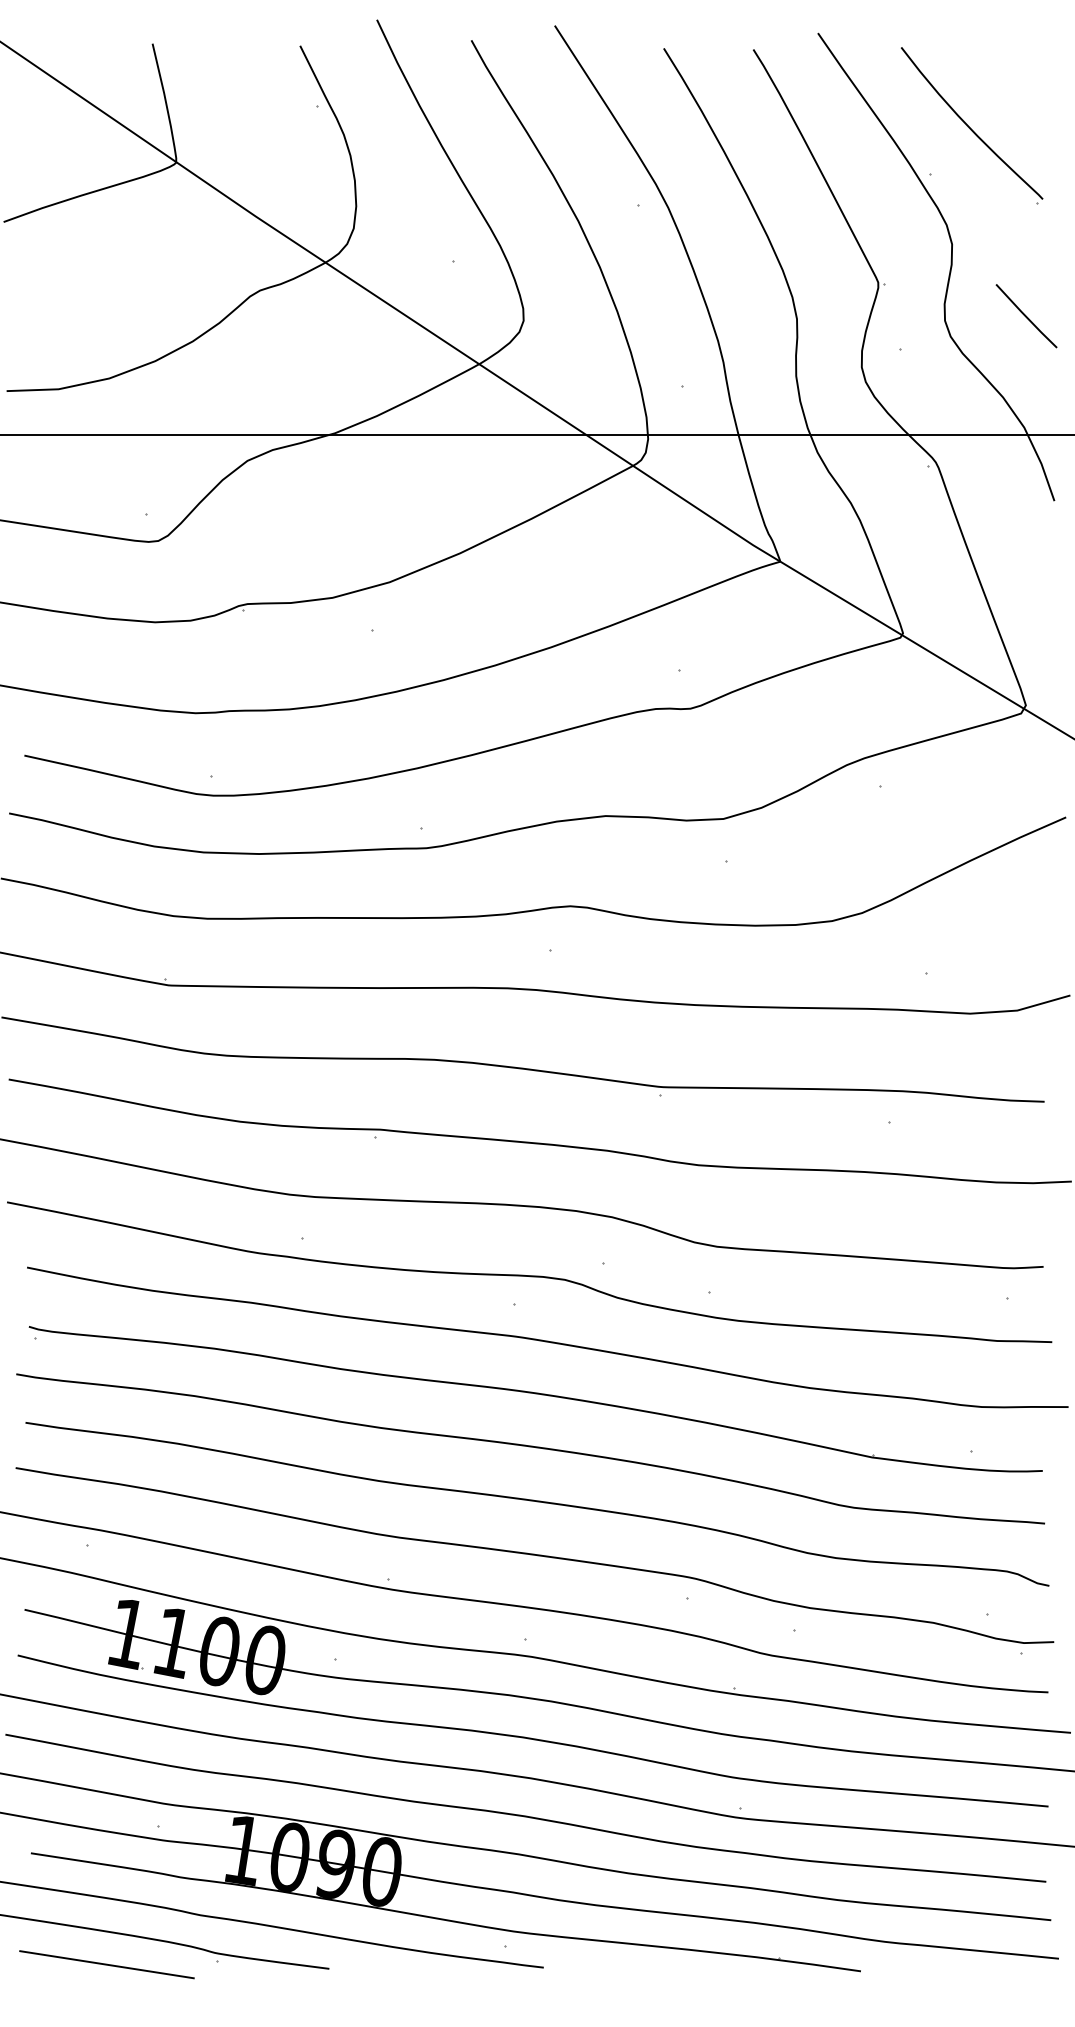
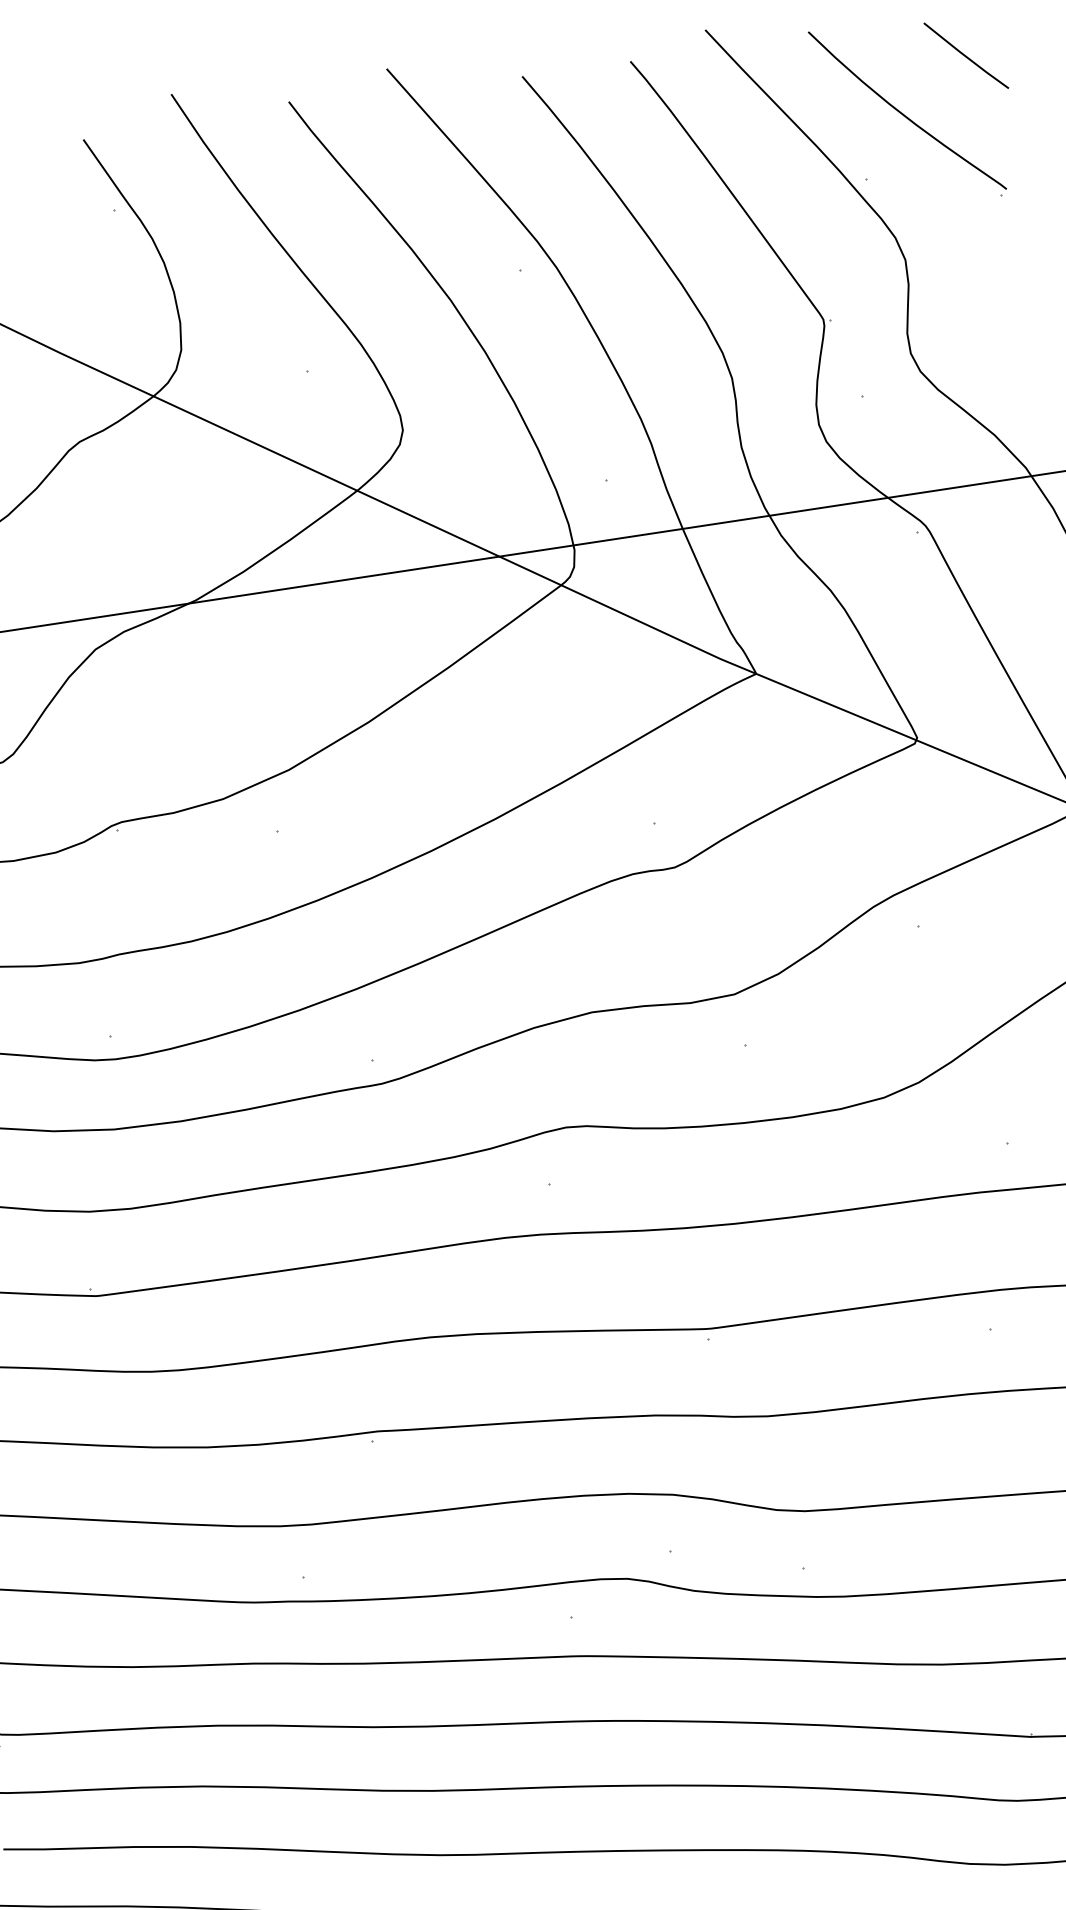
line: (1026, 316) -> (966, 56), moved

